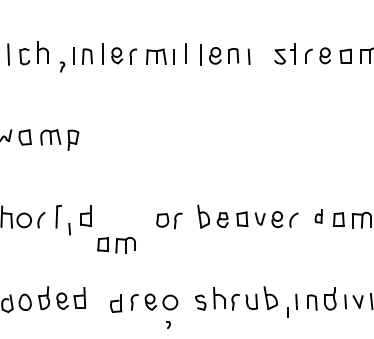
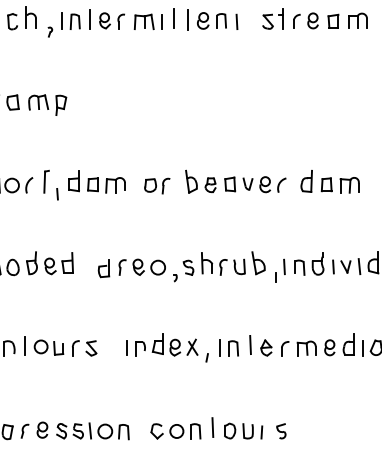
part: (318, 216) -> (306, 181), size x1.67
part: (116, 245) -> (106, 185), moved
part: (168, 325) -> (175, 278), moved

